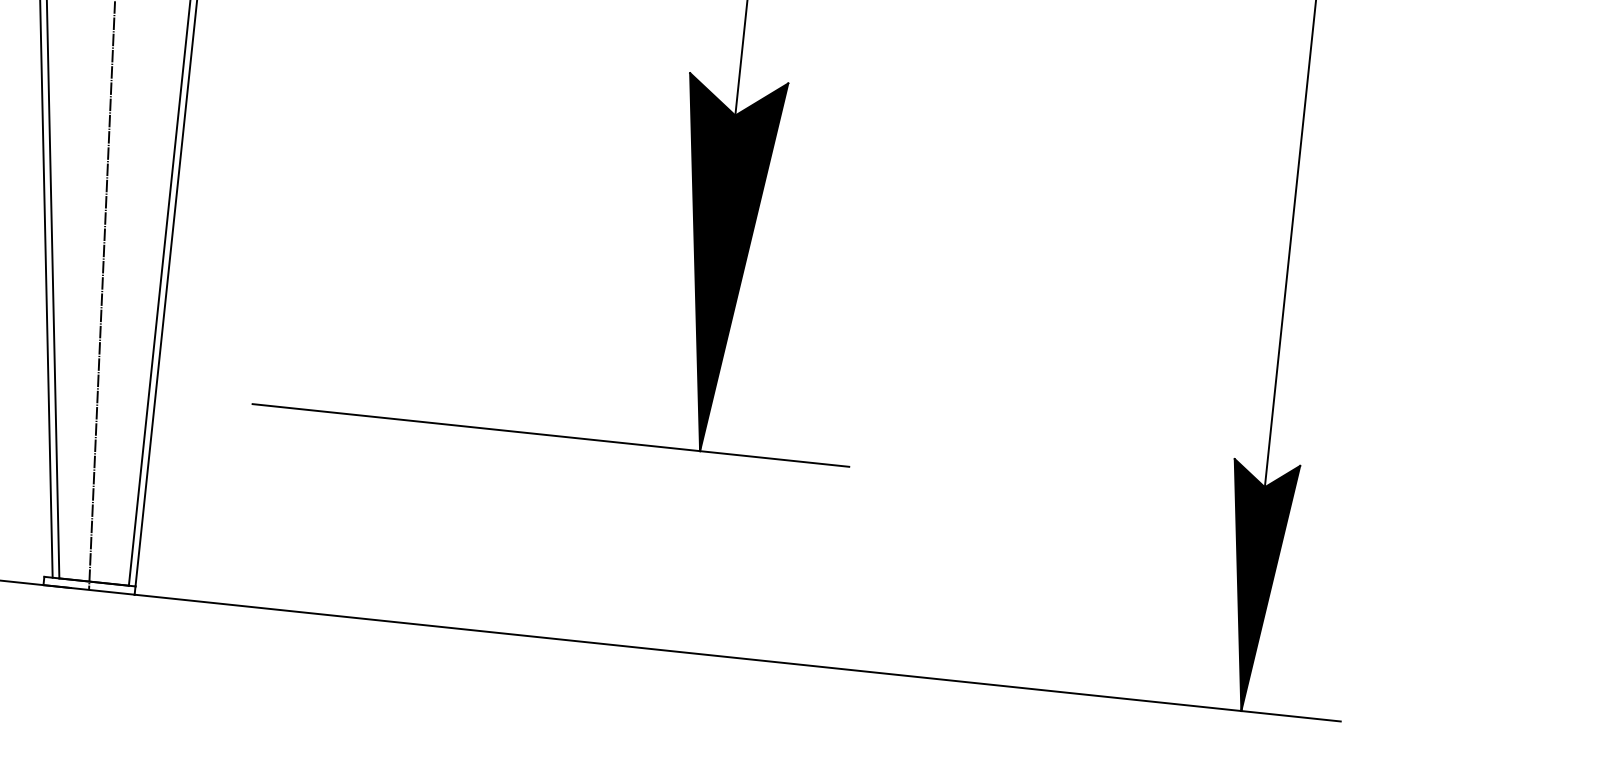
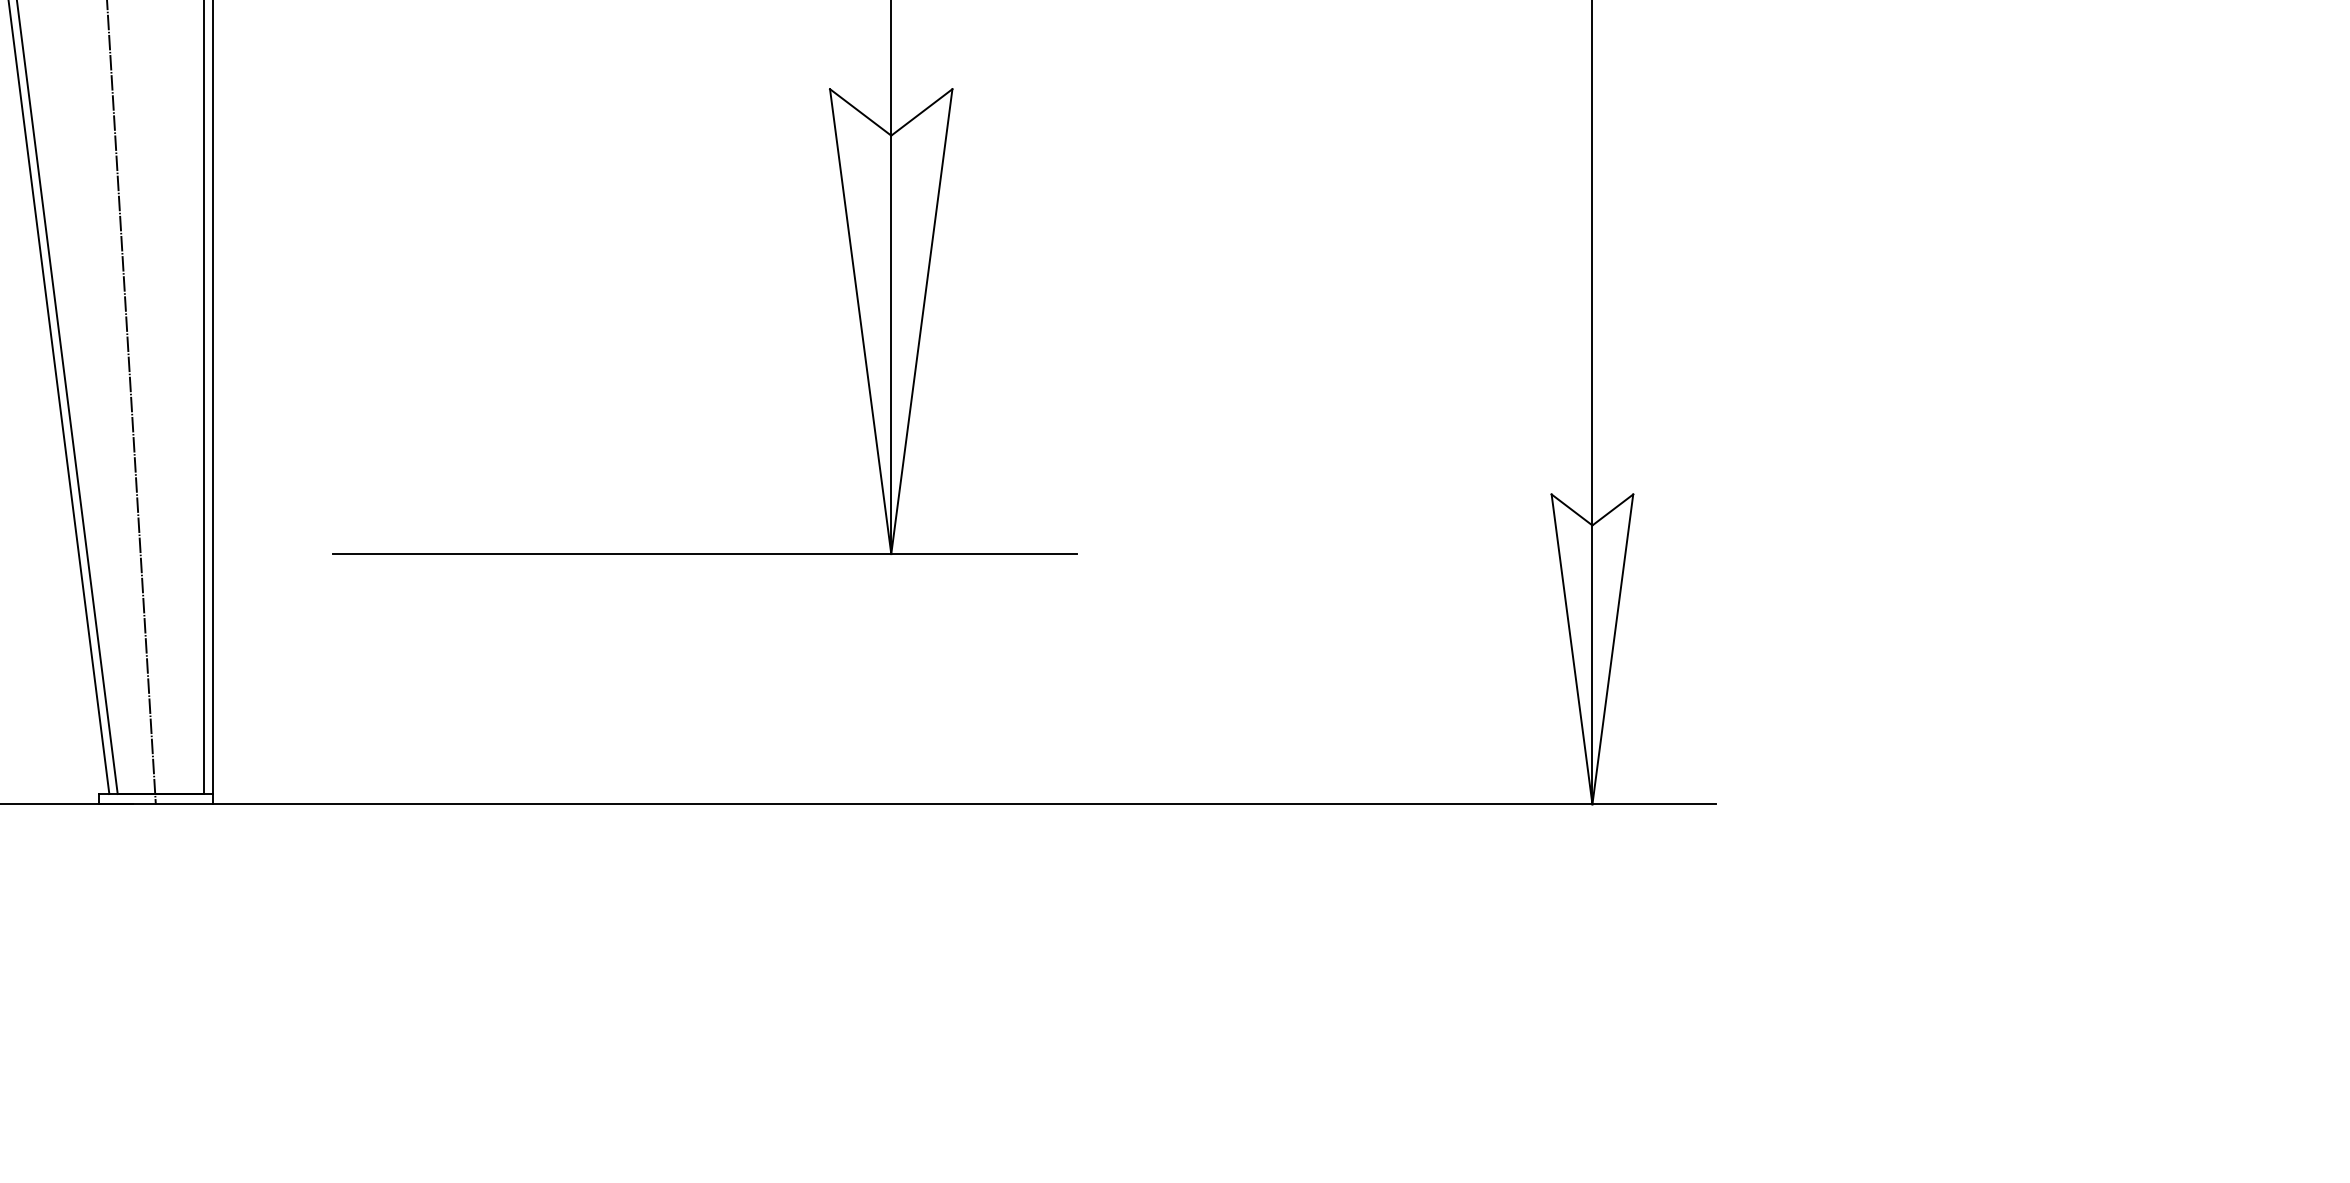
fill: (719, 264) -> (891, 321), removed
fill: (1254, 586) -> (1592, 649), removed

